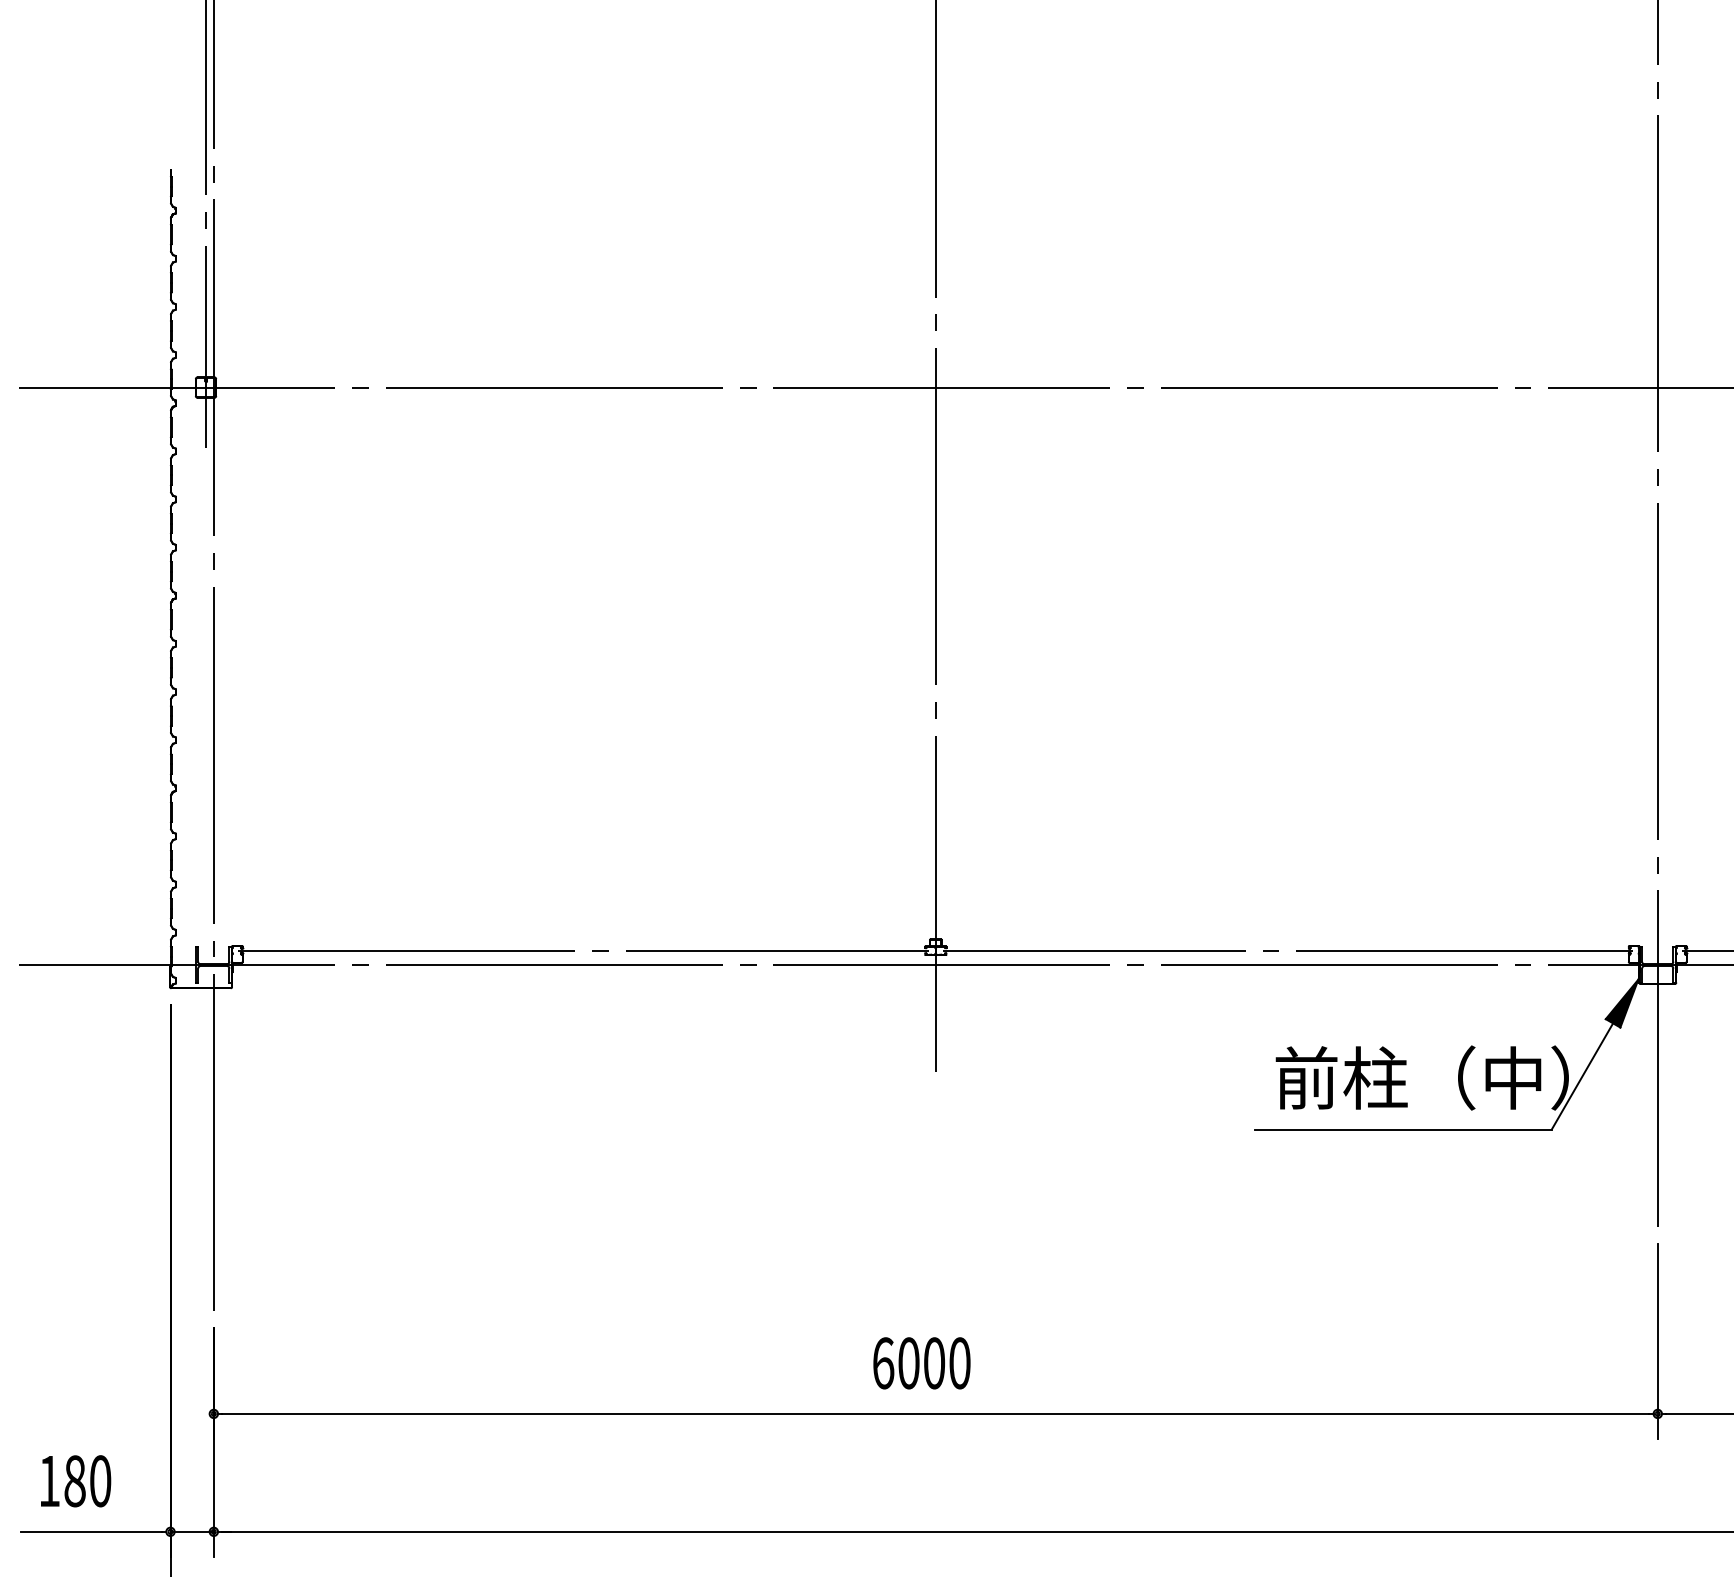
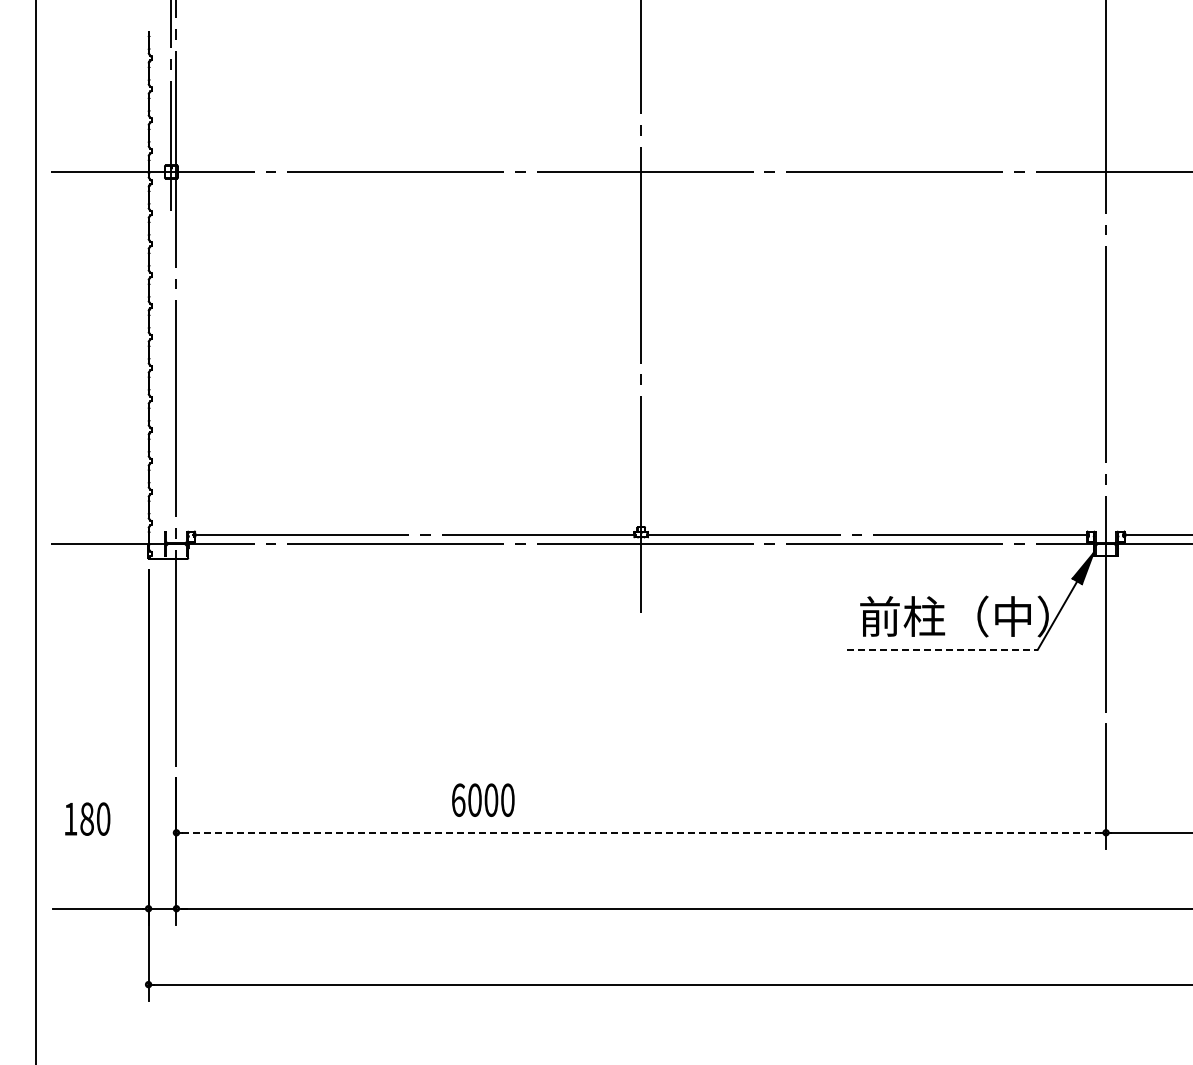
line: (1403, 1129) -> (942, 649), solid -> dashed
text: (922, 1362) -> (483, 799), moved
line: (936, 1413) -> (641, 832), solid -> dashed
text: (75, 1480) -> (87, 818), moved

